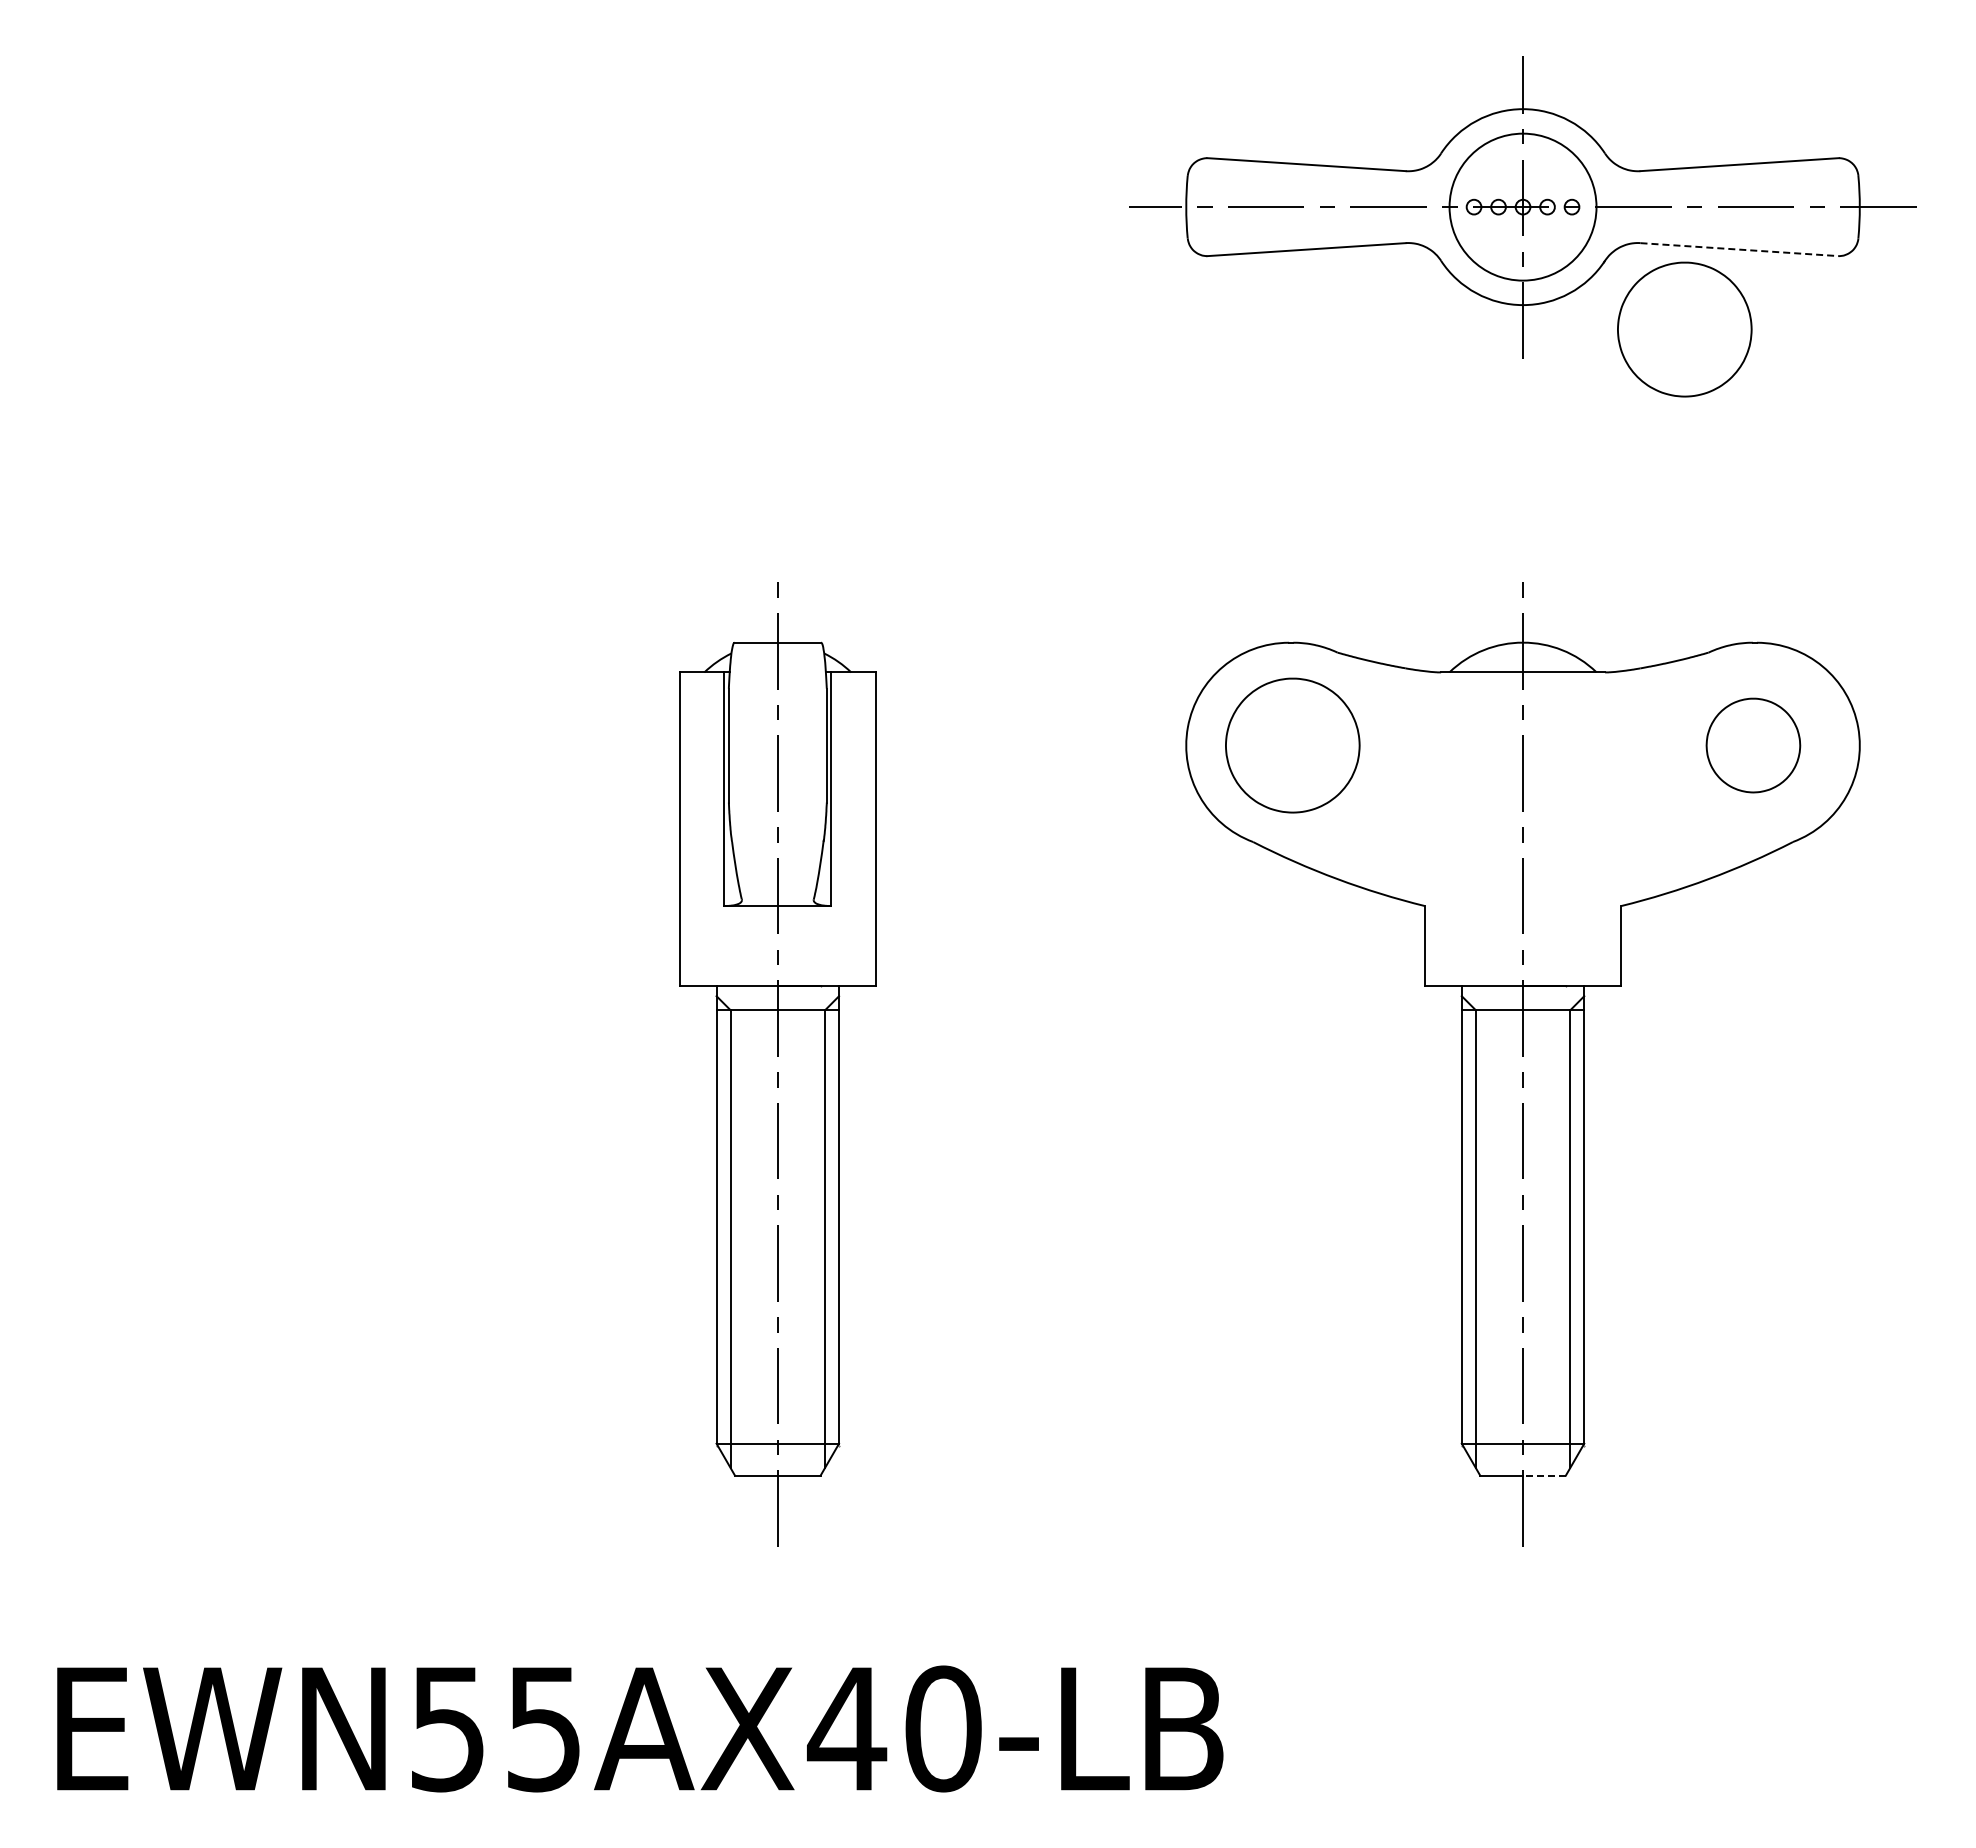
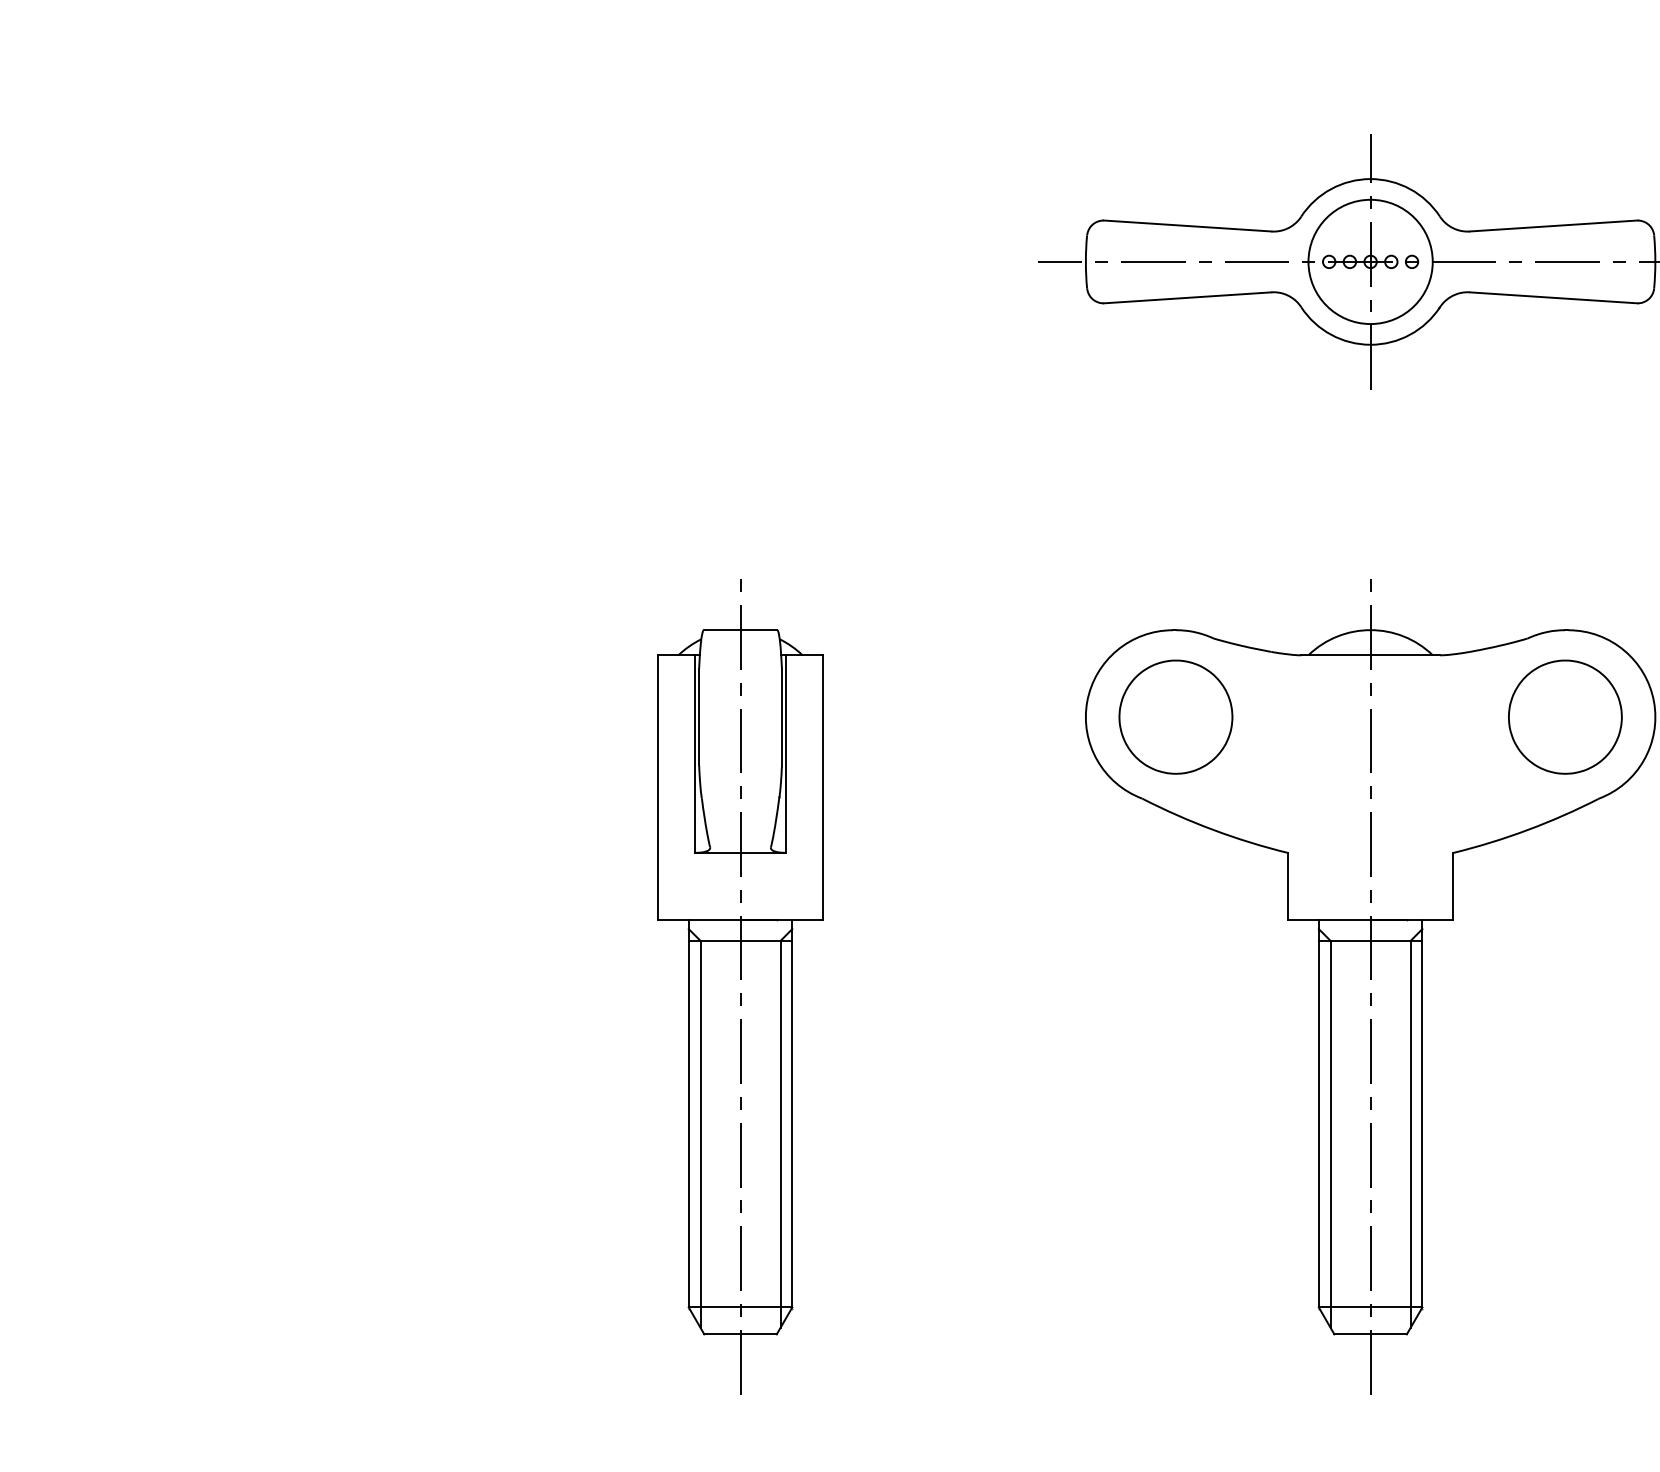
line: (1740, 249) -> (1554, 297), dashed -> solid
part: (1684, 329) -> (1507, 365), removed
part: (1753, 745) -> (1565, 717), size x1.43
line: (1543, 1475) -> (1387, 1334), dashed -> solid

